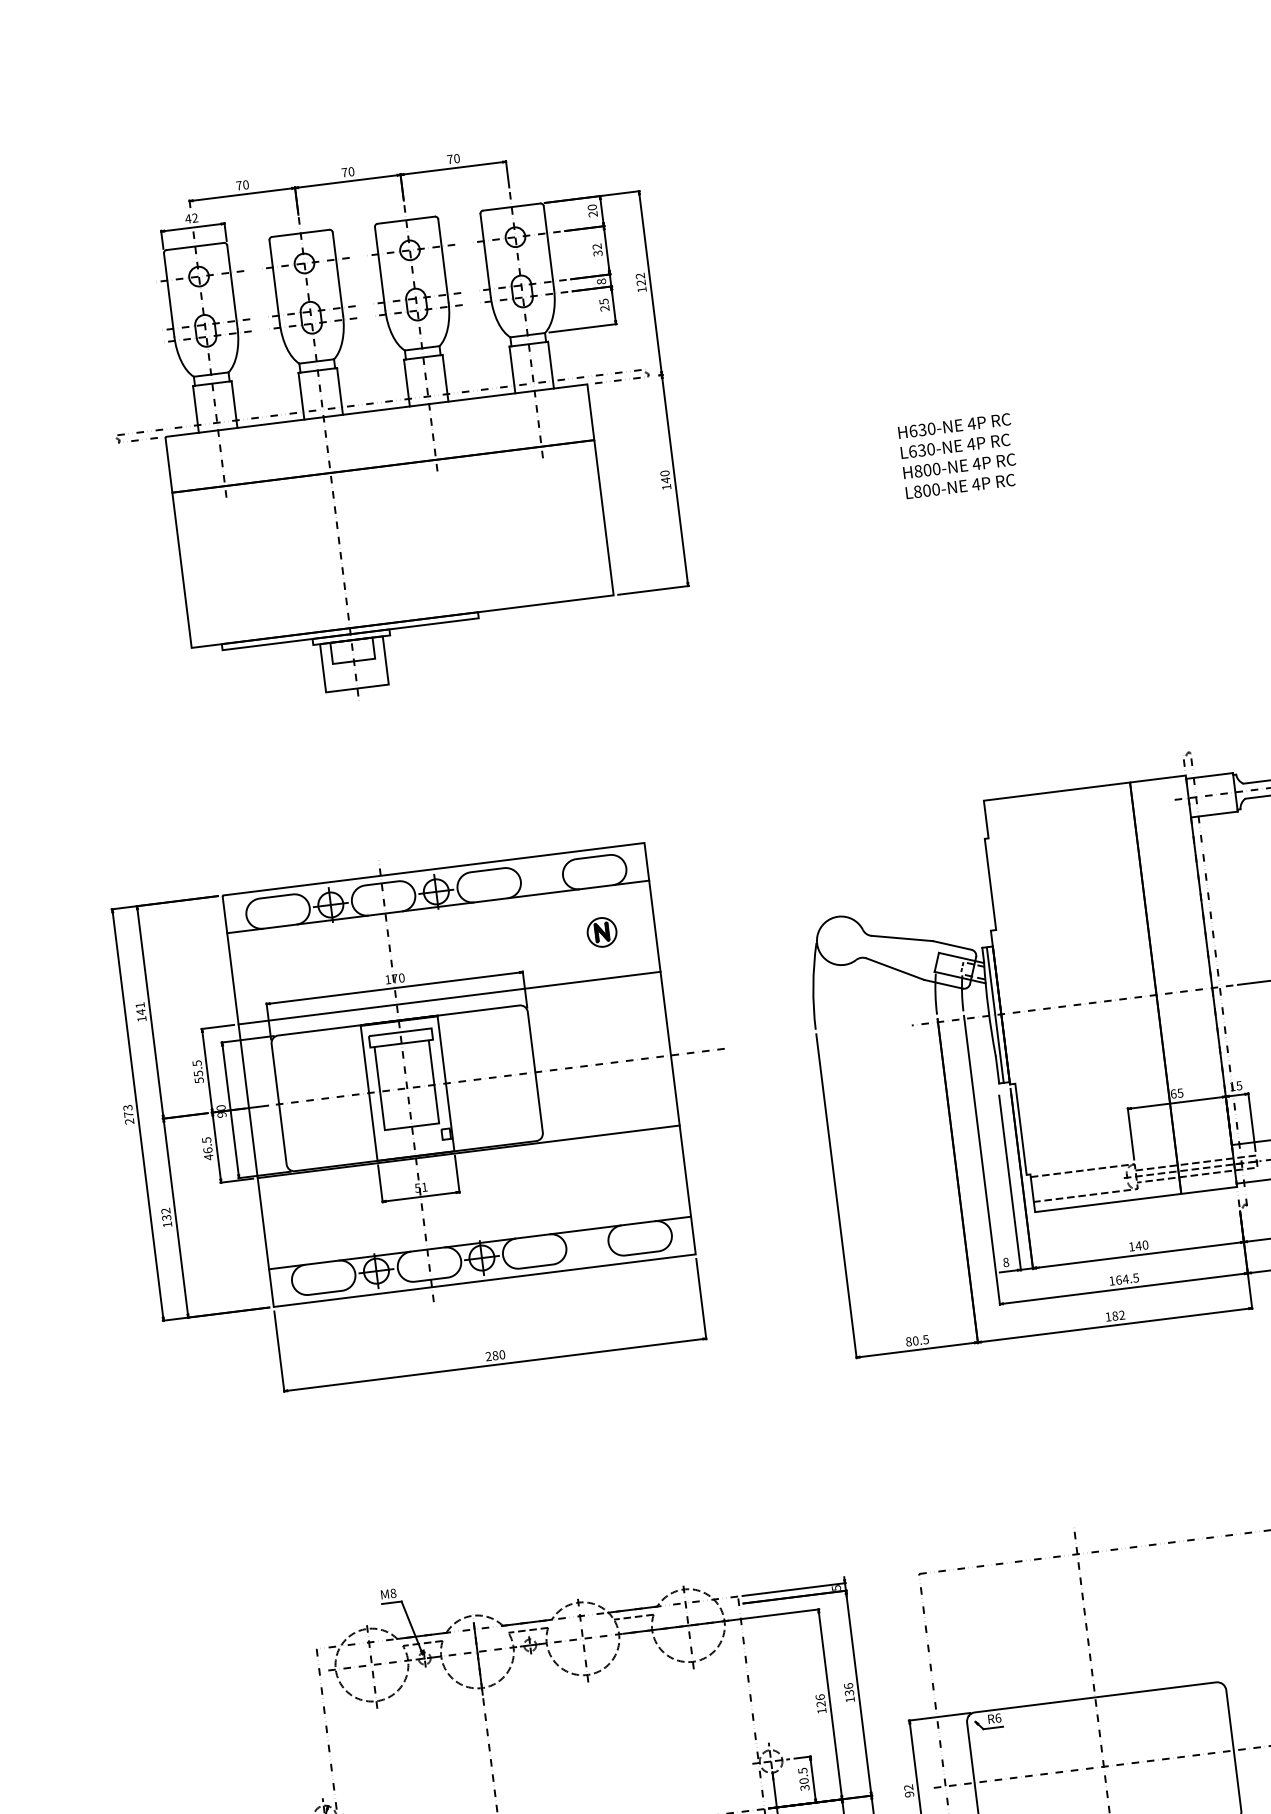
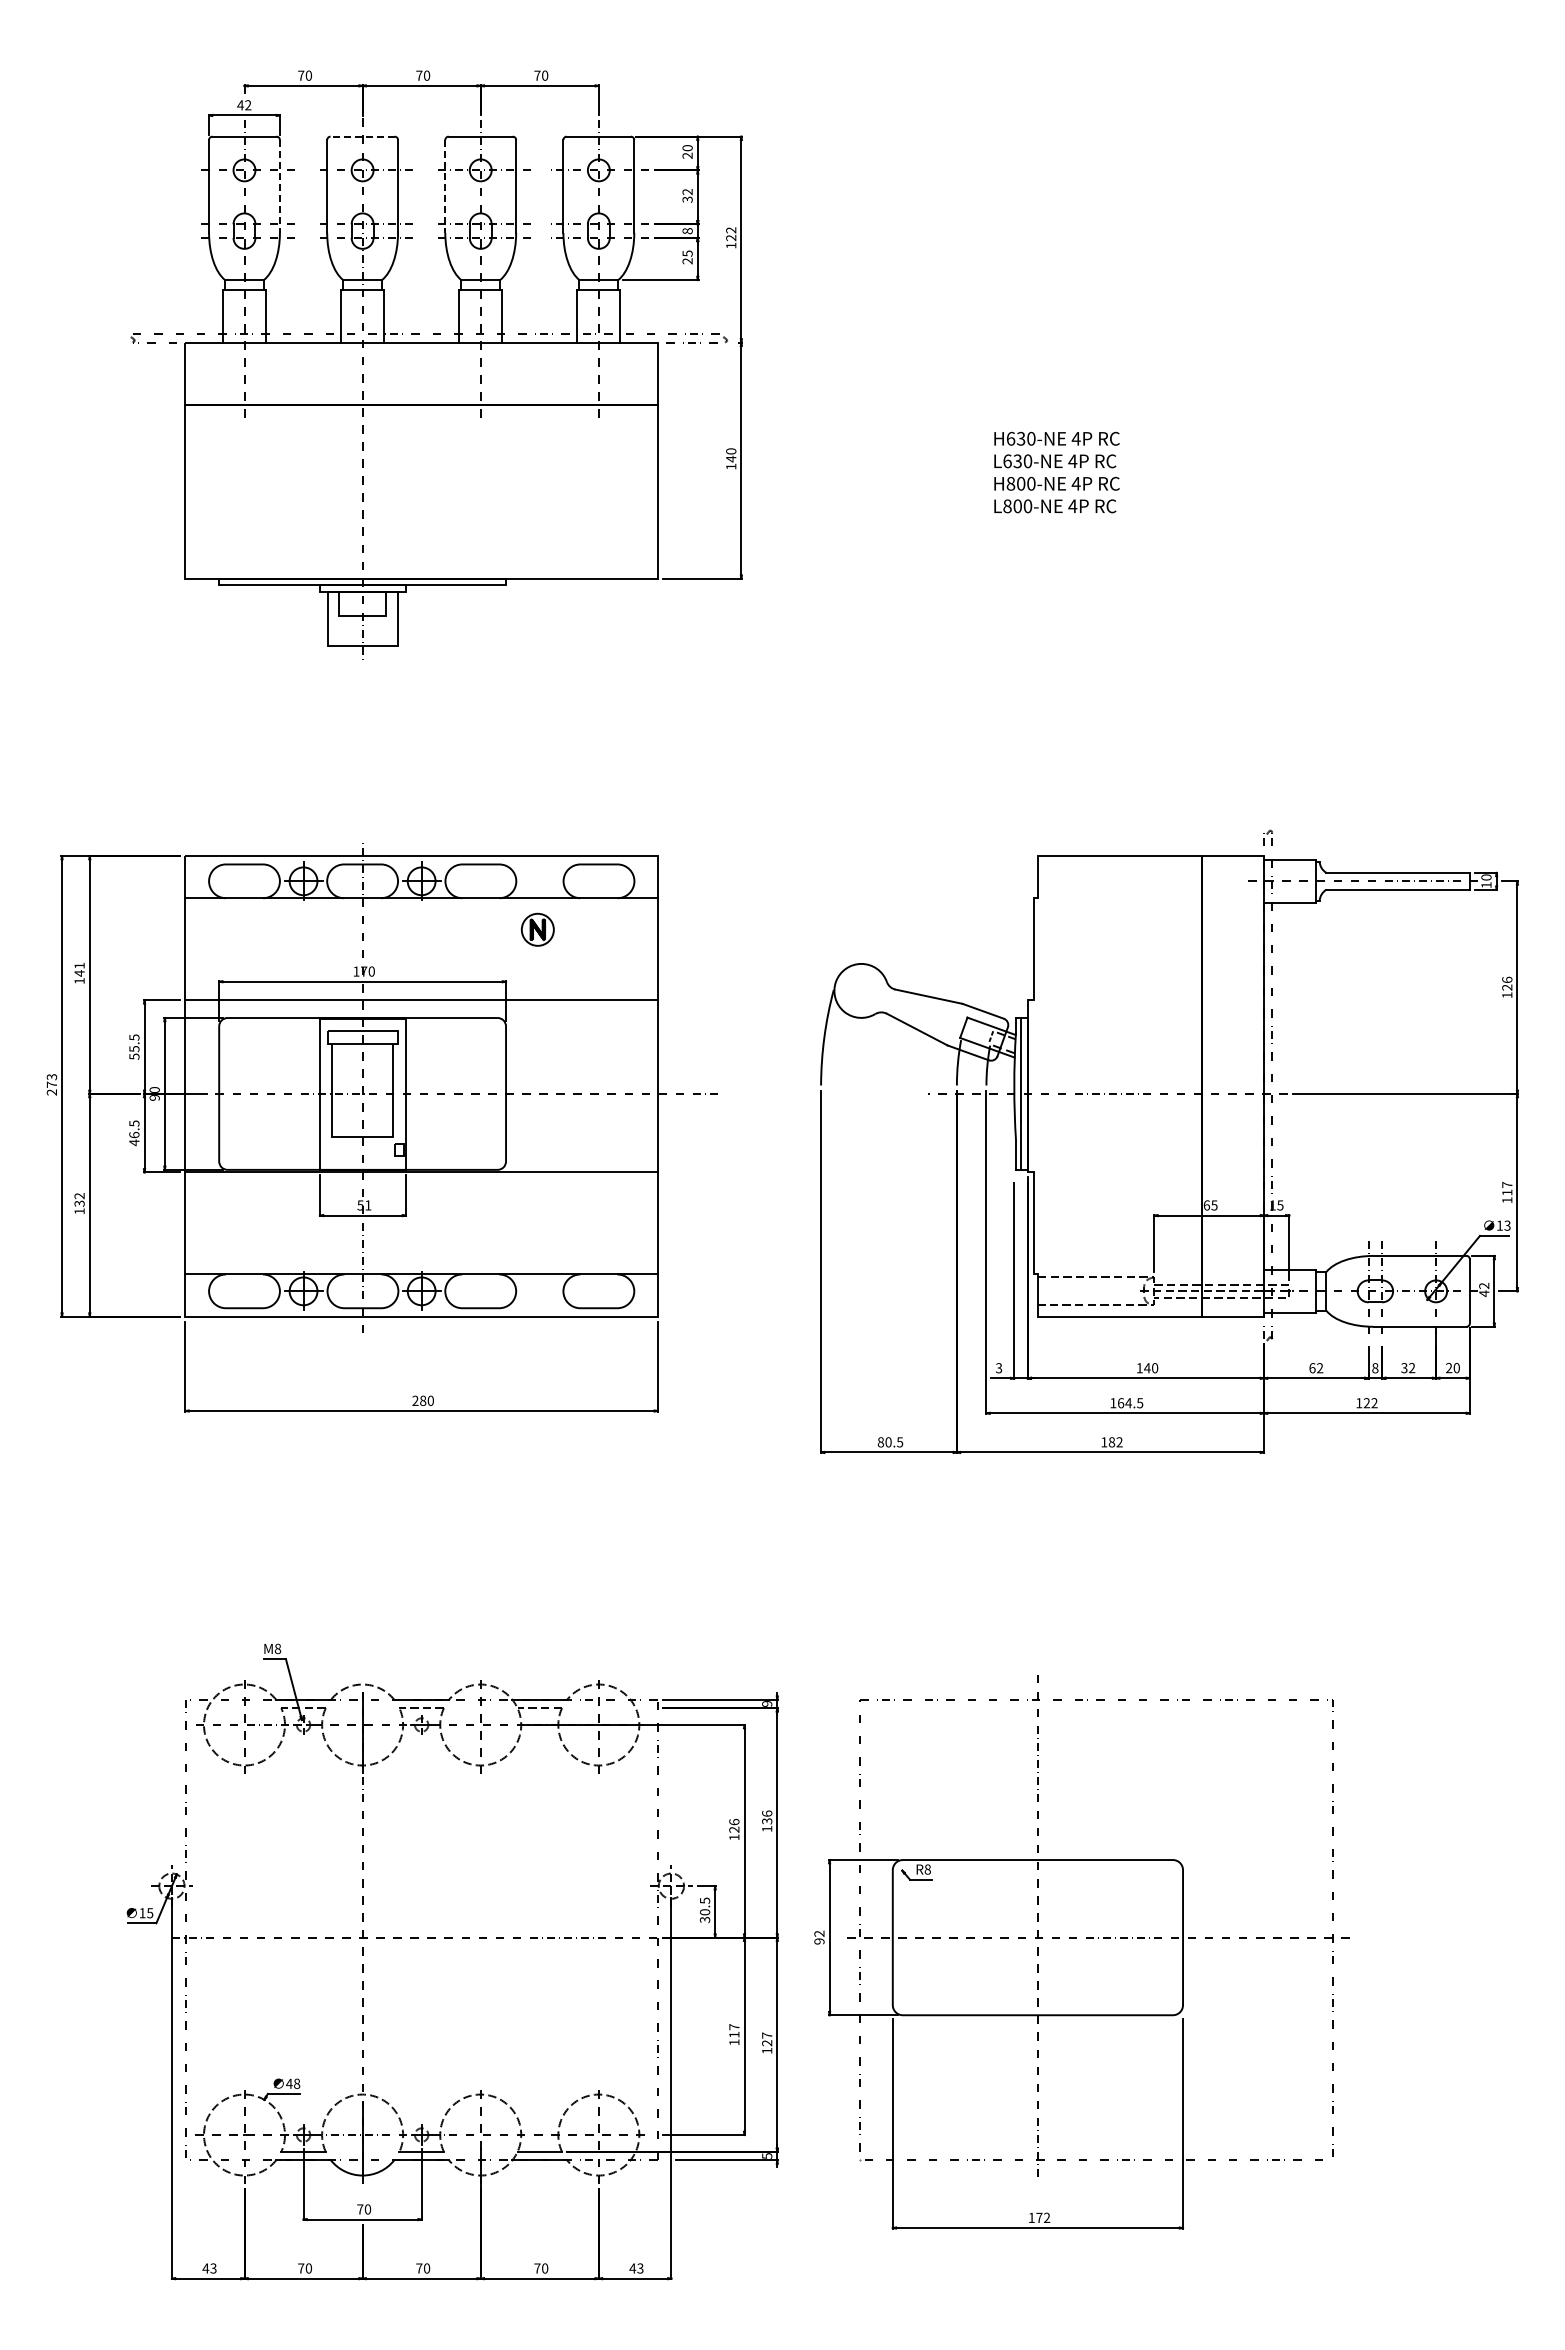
line: (300, 233) -> (362, 136), solid -> dashed
line: (380, 269) -> (445, 187), solid -> dashed
line: (232, 288) -> (279, 187), solid -> dashed
part: (601, 932) -> (537, 929), moved
text: (1006, 1262) -> (999, 1368), 8 -> 3
text: (836, 1587) -> (767, 1703), 5 -> 9
text: (998, 1718) -> (927, 1869), R6 -> R8

